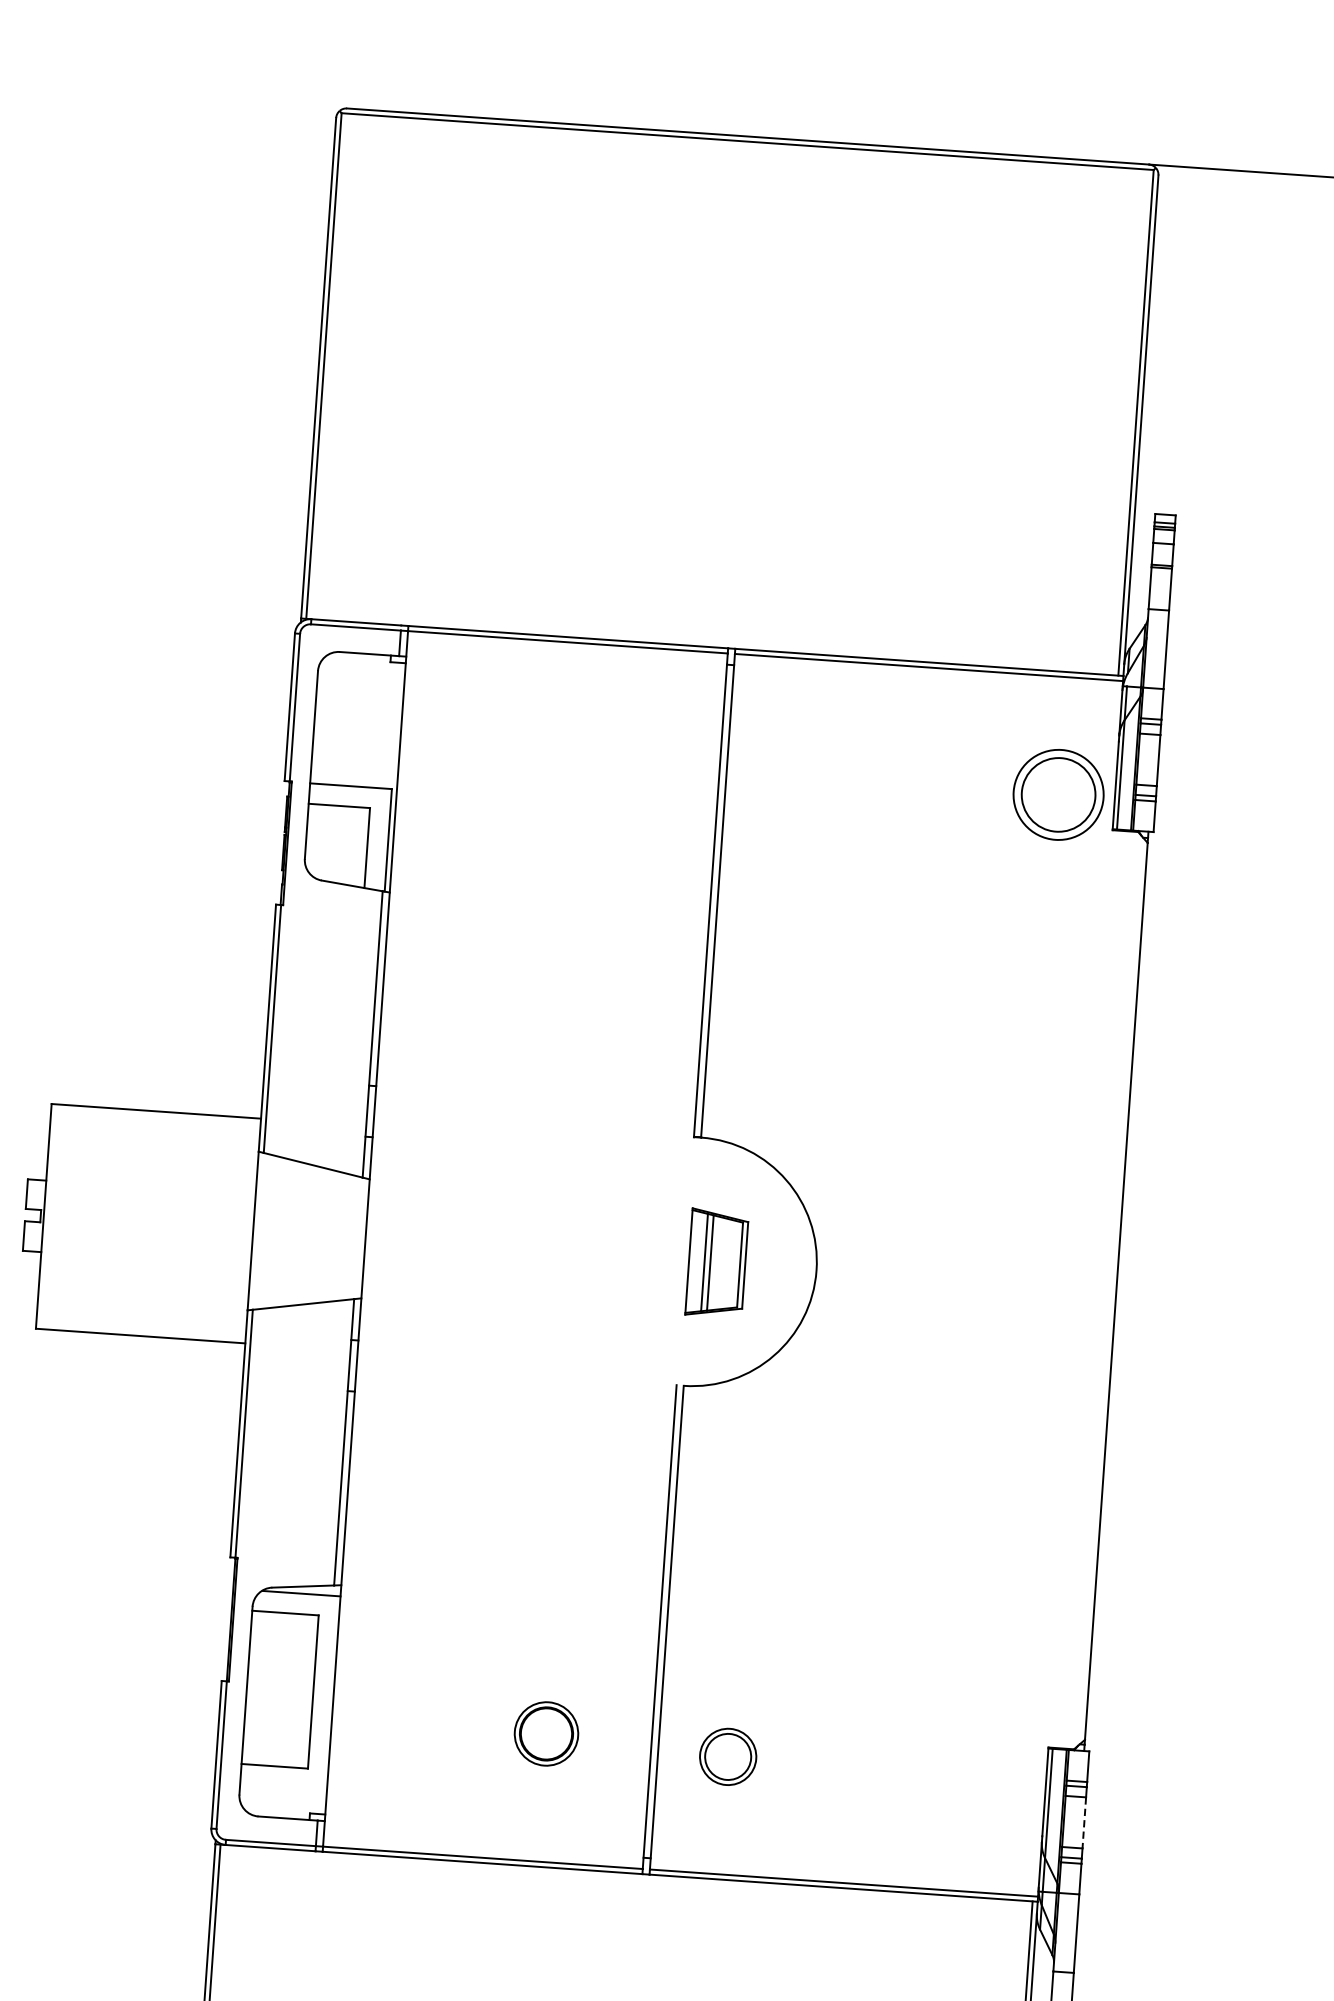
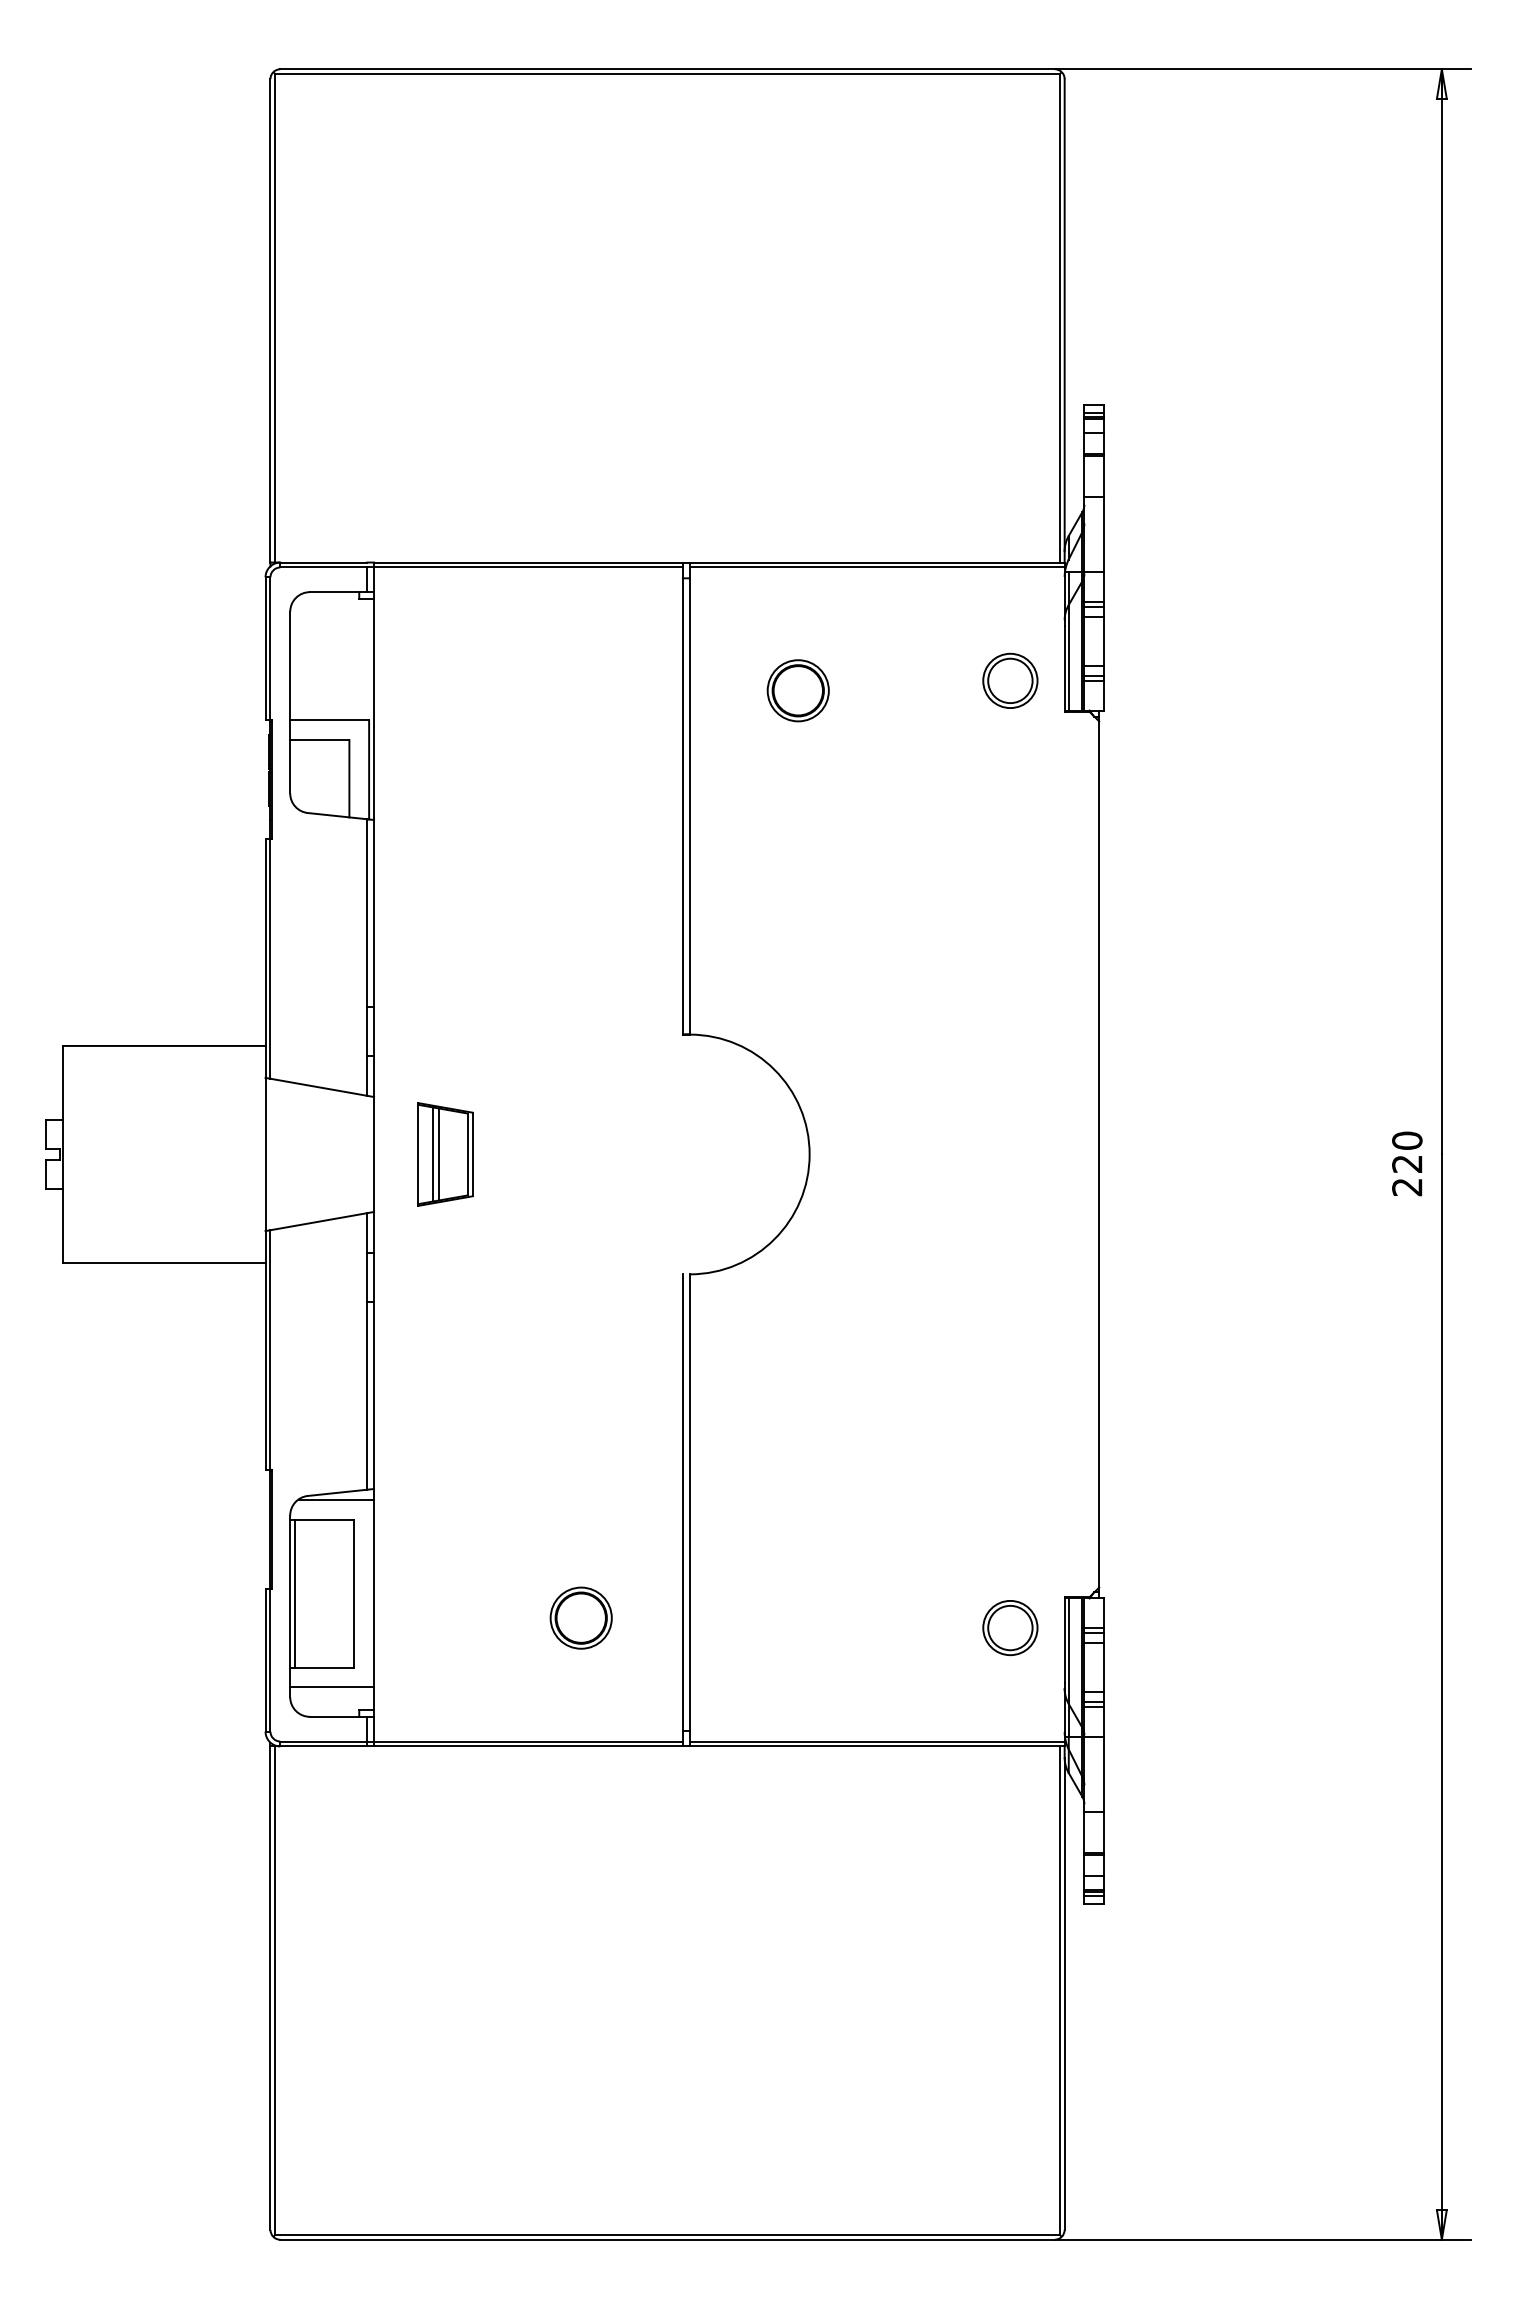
part: (837, 789) -> (797, 690), added
part: (1058, 794) -> (1010, 680), size x0.62
part: (717, 1263) -> (445, 1154), moved
line: (252, 1687) -> (295, 1593), added
part: (728, 1757) -> (1010, 1628), moved
line: (283, 1787) -> (332, 1687), added
line: (1084, 1822) -> (1104, 1667), dashed -> solid

